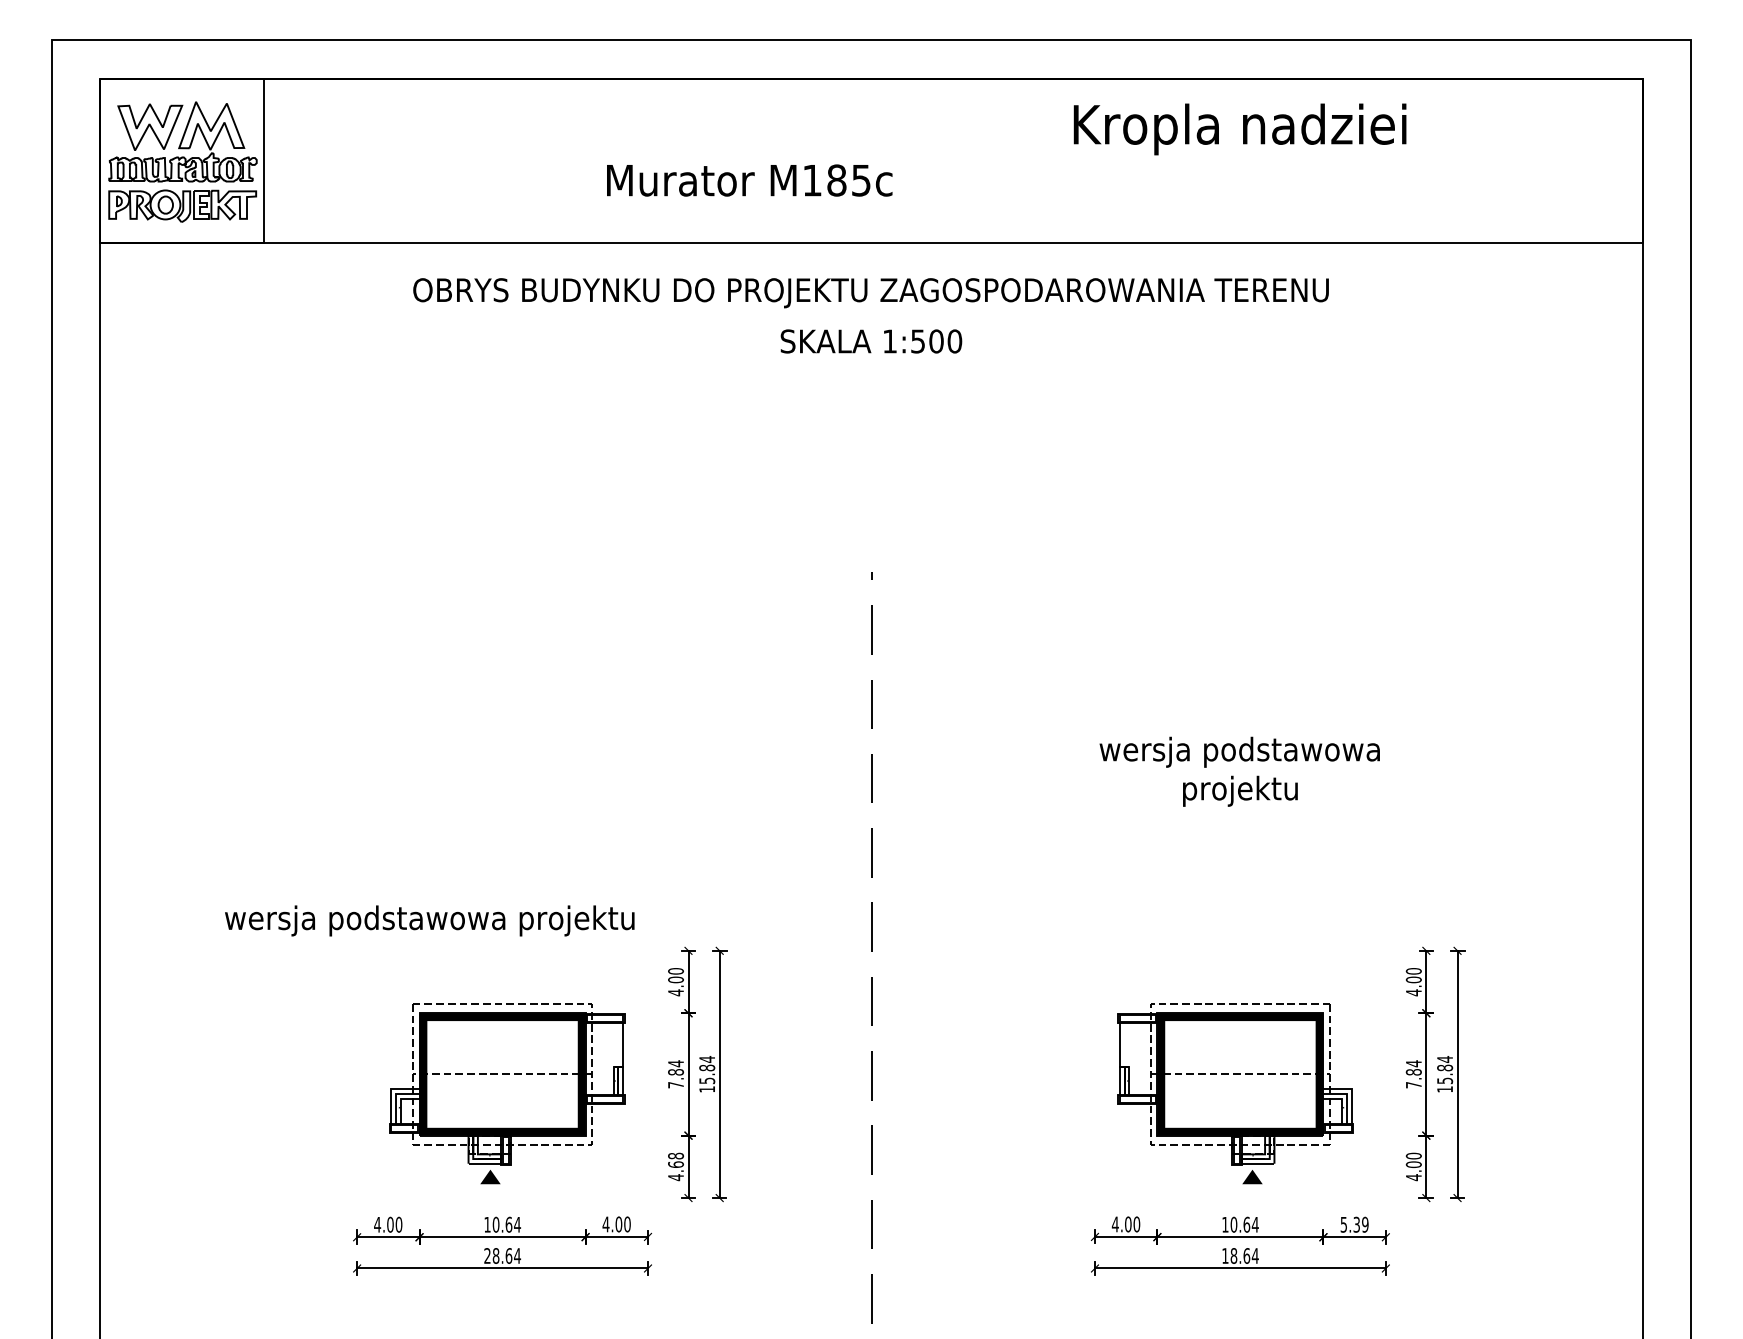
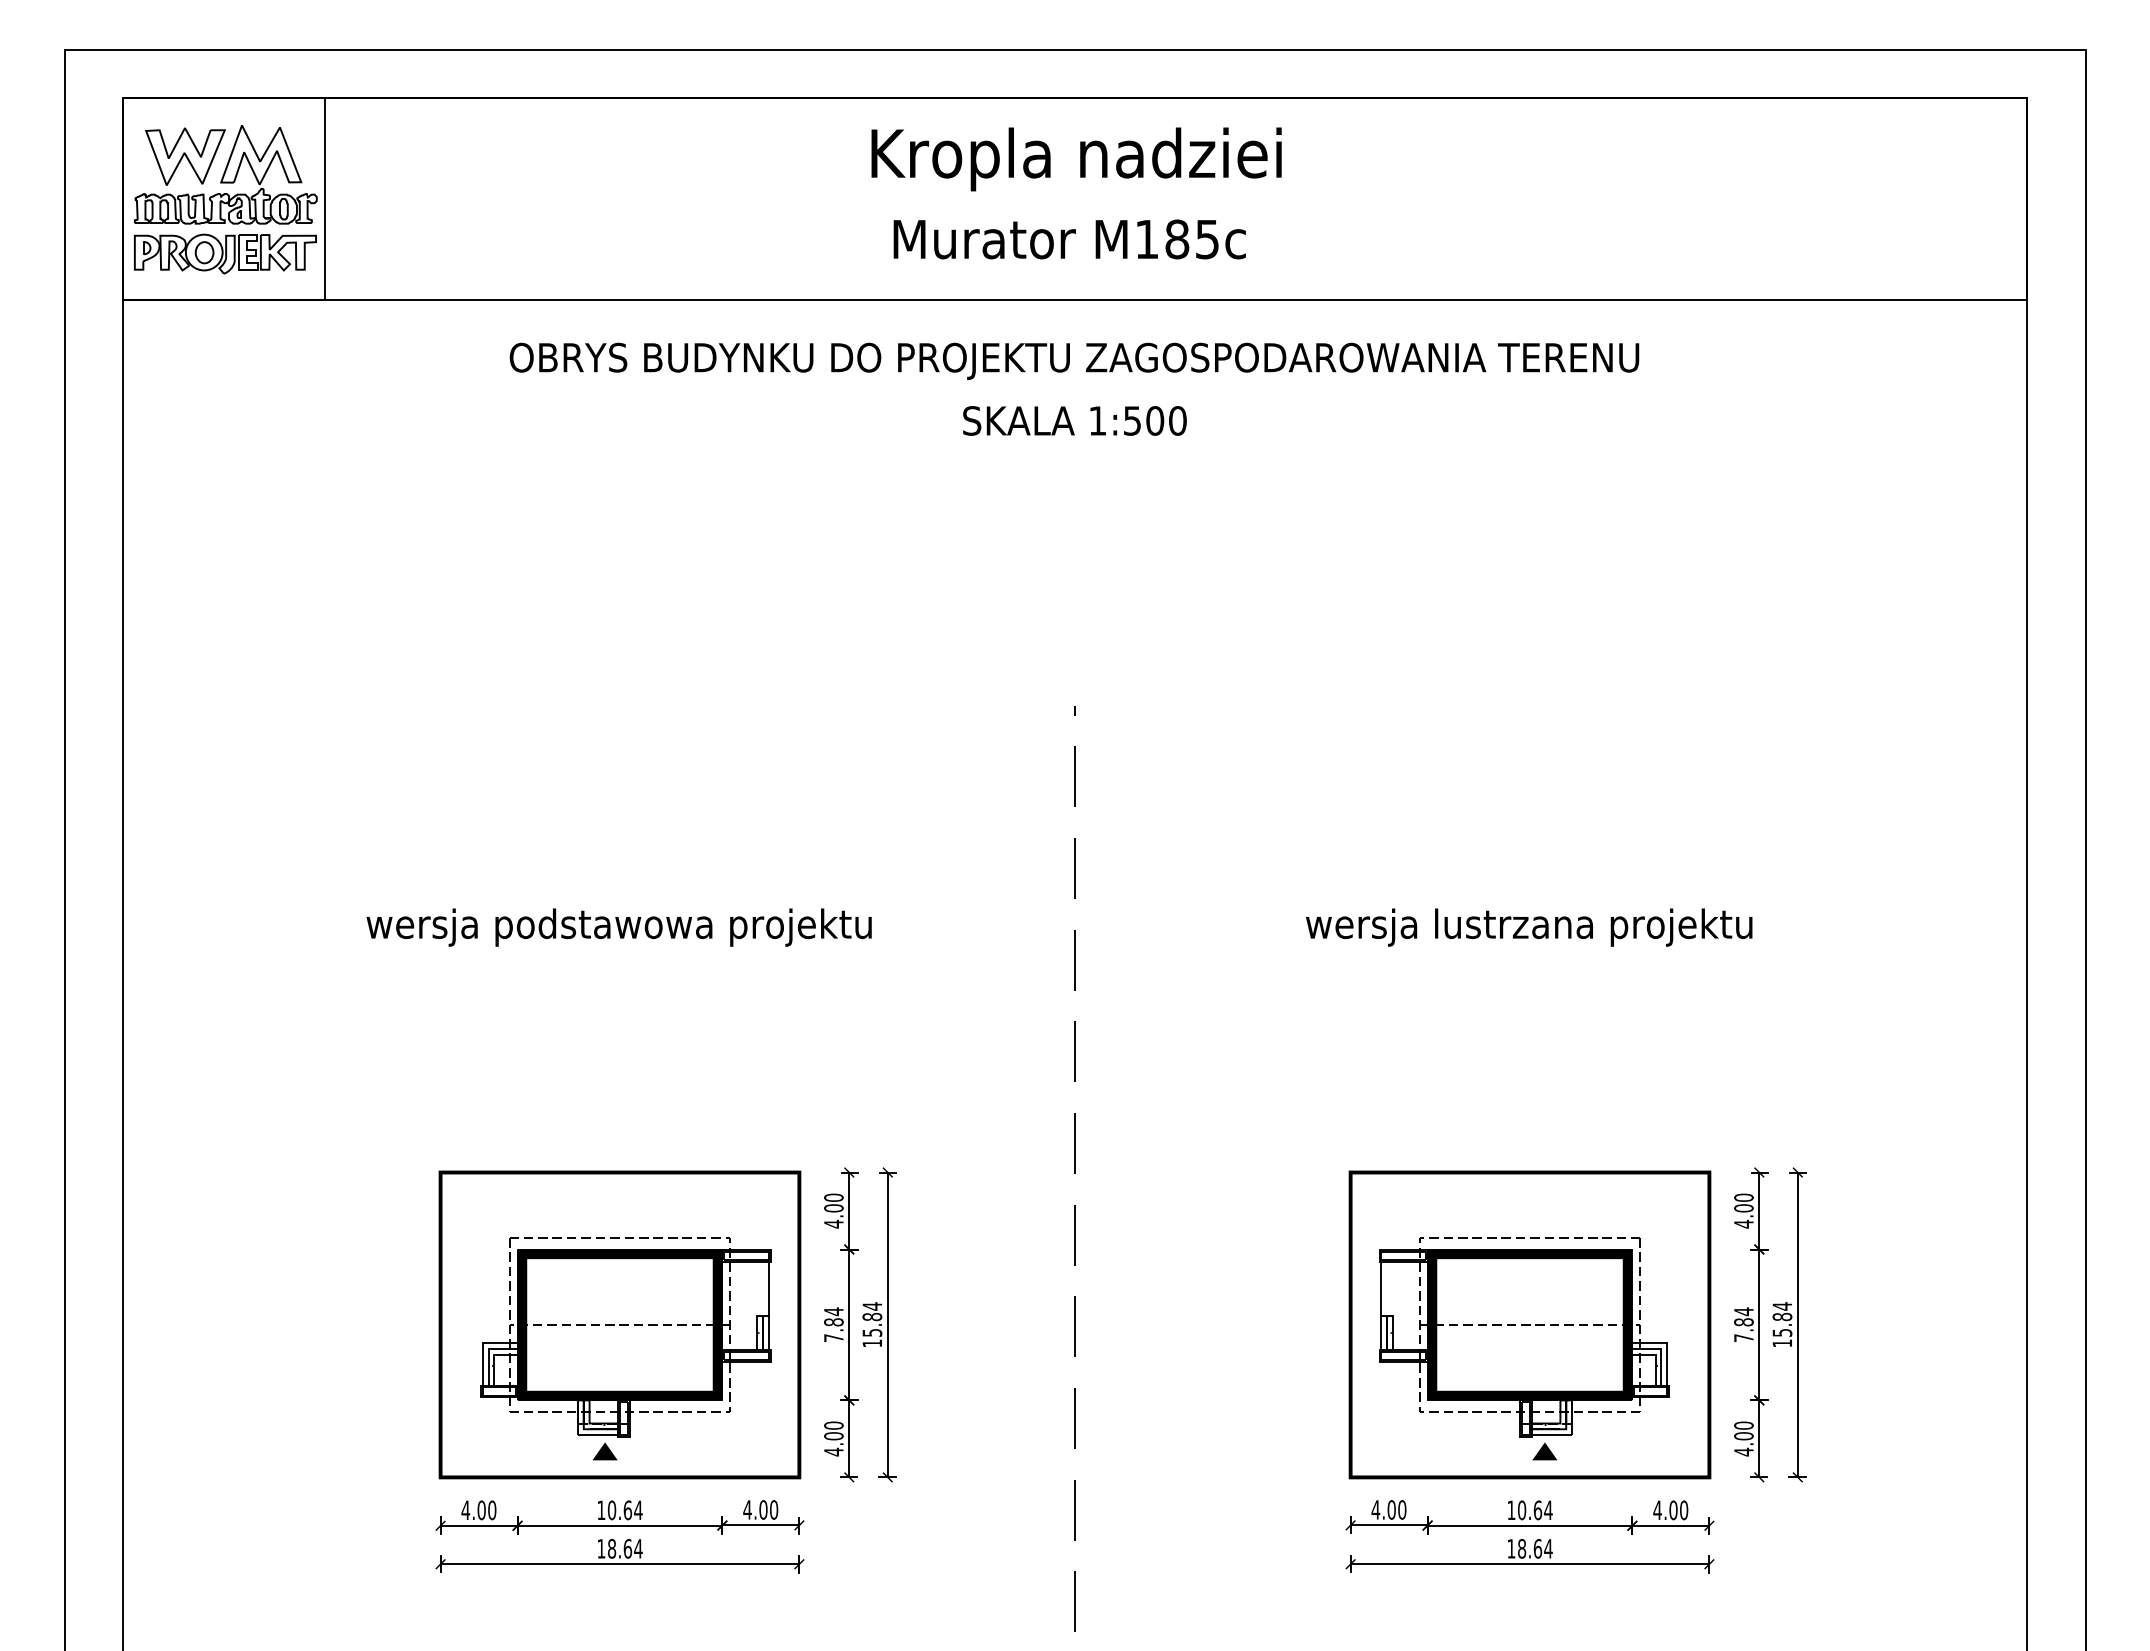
text: (1240, 129) -> (1076, 159), moved
text: (749, 180) -> (1069, 239), moved
text: (1240, 771) -> (1529, 951), wersja podstawowa projektu -> wersja lustrzana projektu
text: (429, 920) -> (618, 927), moved
part: (502, 1074) -> (619, 1324), added
part: (1240, 1074) -> (1529, 1324), added
text: (675, 1160) -> (833, 1430), 4.68 -> 4.00
text: (1354, 1224) -> (1670, 1510), 5.39 -> 4.00
text: (487, 1255) -> (601, 1548), 28.64 -> 18.64

